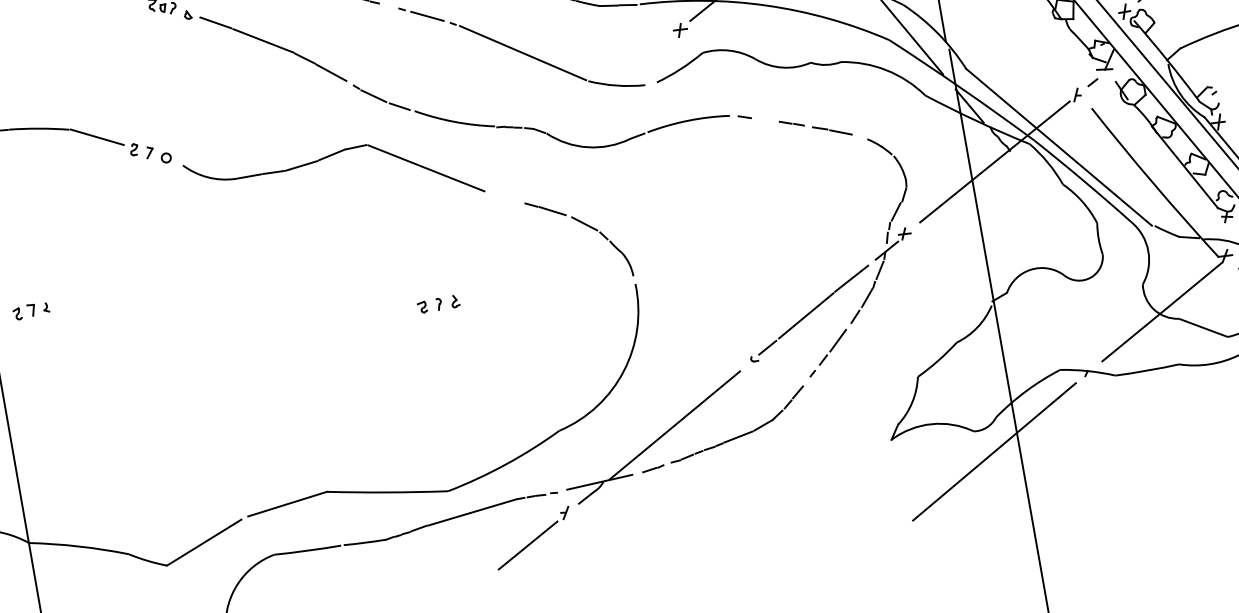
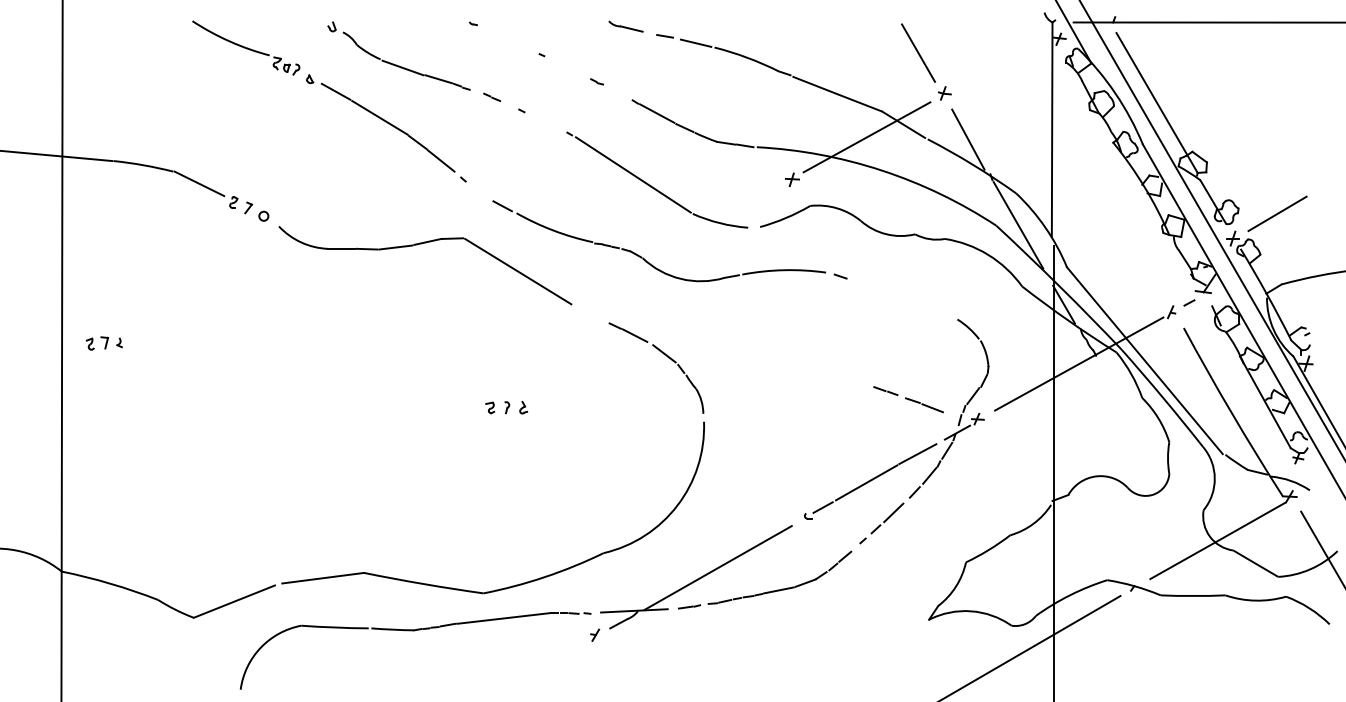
line: (427, 15) -> (545, 121), removed
line: (373, 96) -> (478, 191), removed
part: (815, 128) -> (908, 399), moved
line: (527, 545) -> (552, 660), removed

